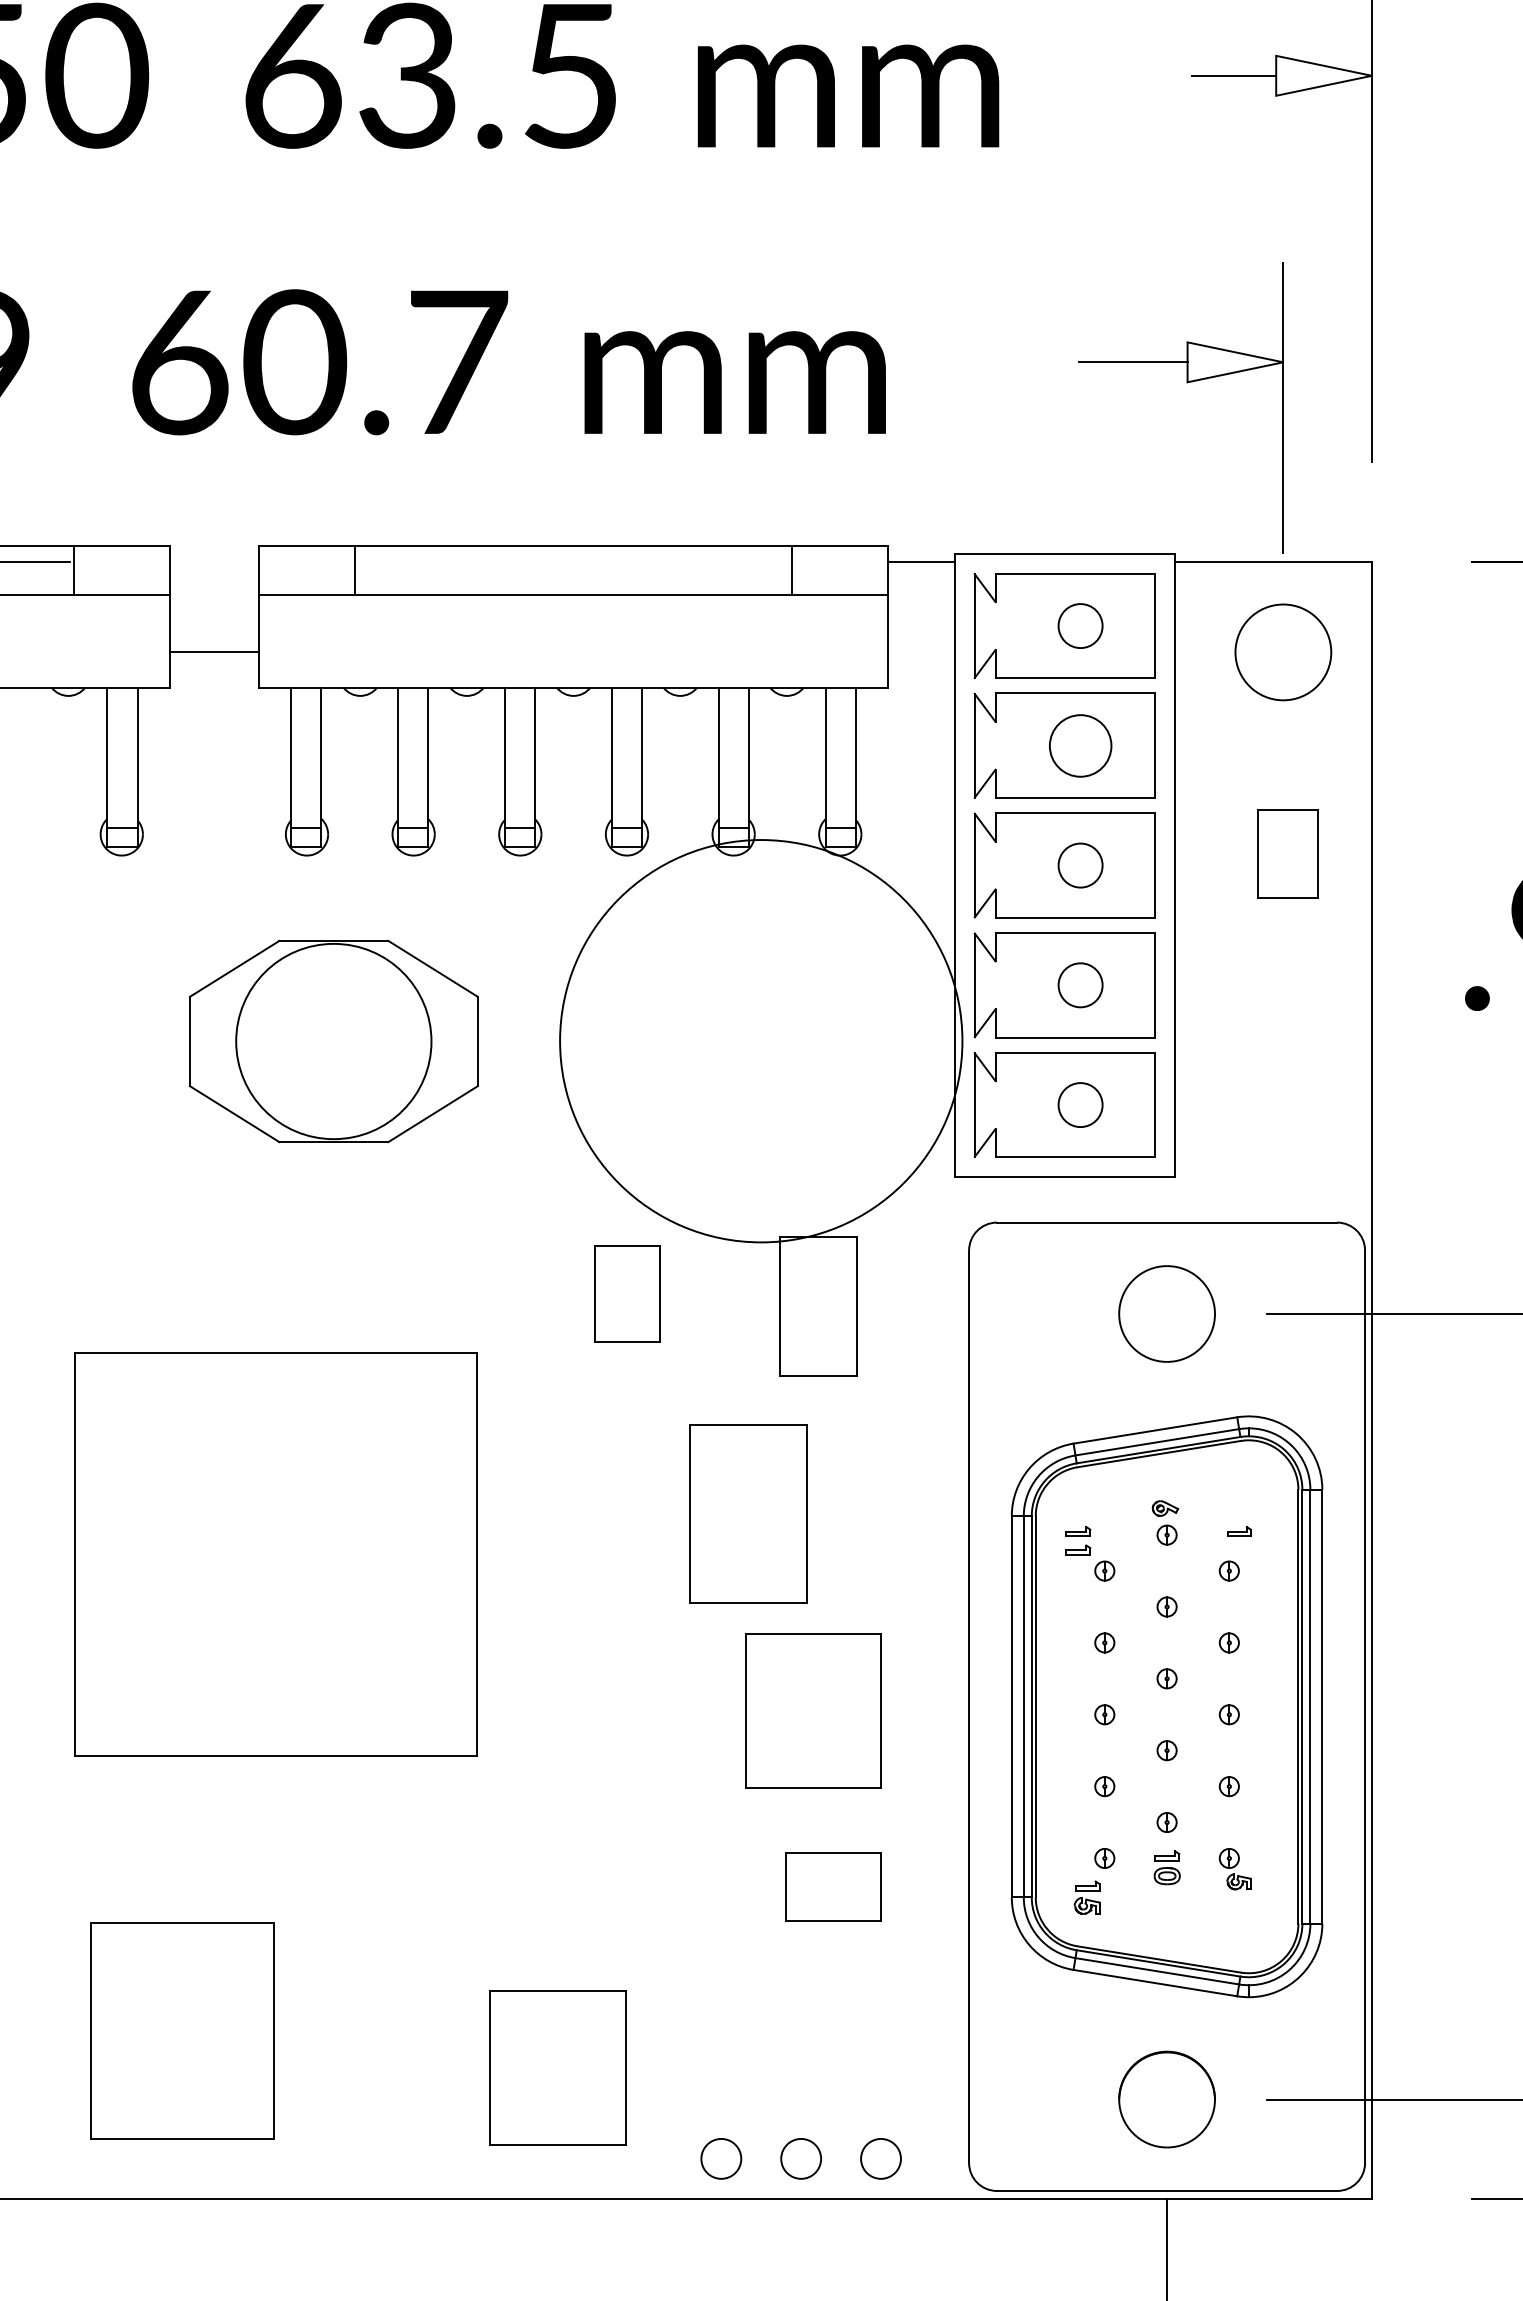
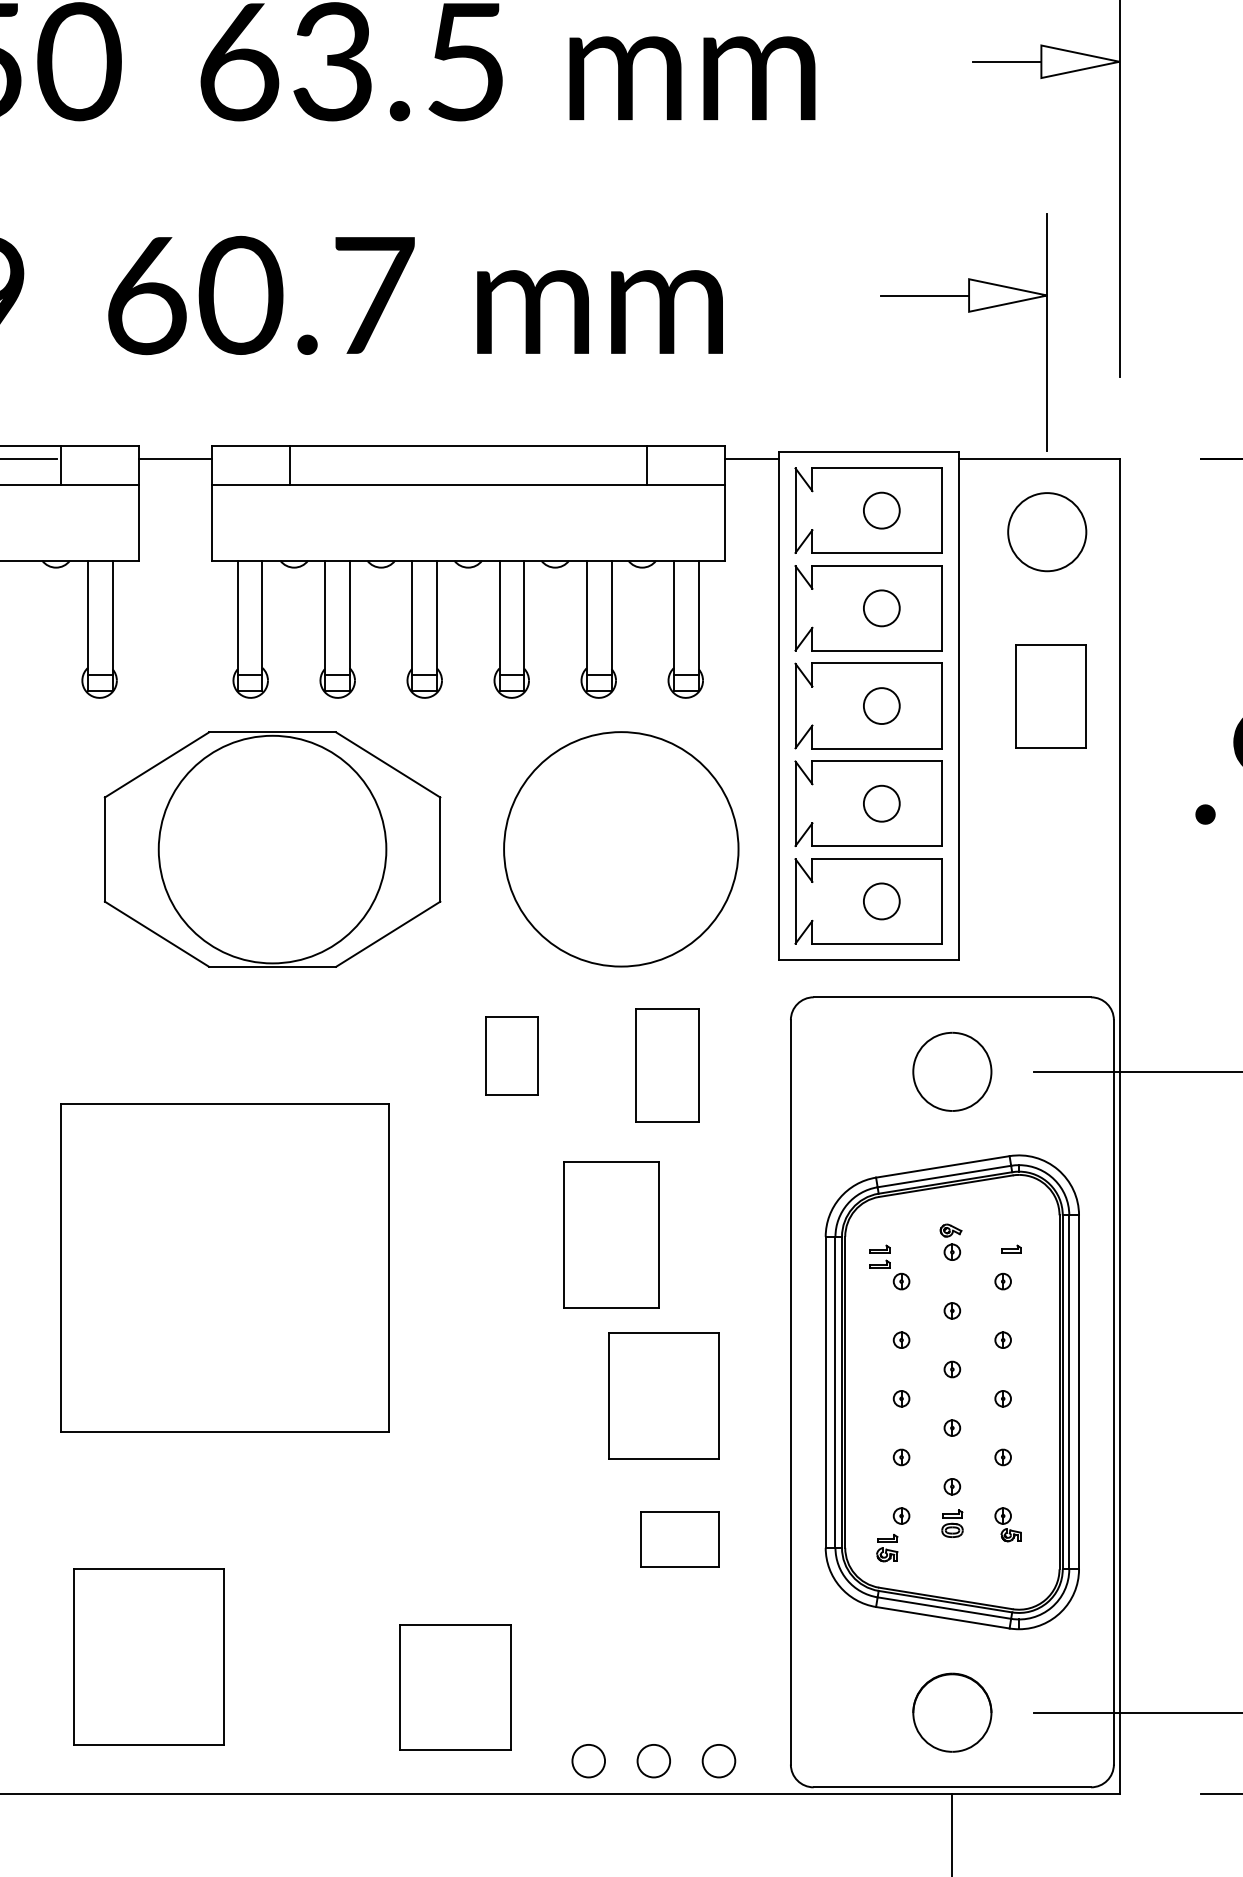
line: (214, 652) -> (175, 458), moved
circle: (1080, 745) -> (881, 608), size x0.71
part: (1287, 853) -> (1050, 696), size x1.43
circle: (760, 1040) -> (620, 848), size x0.71
part: (333, 1041) -> (272, 849), size x1.43

